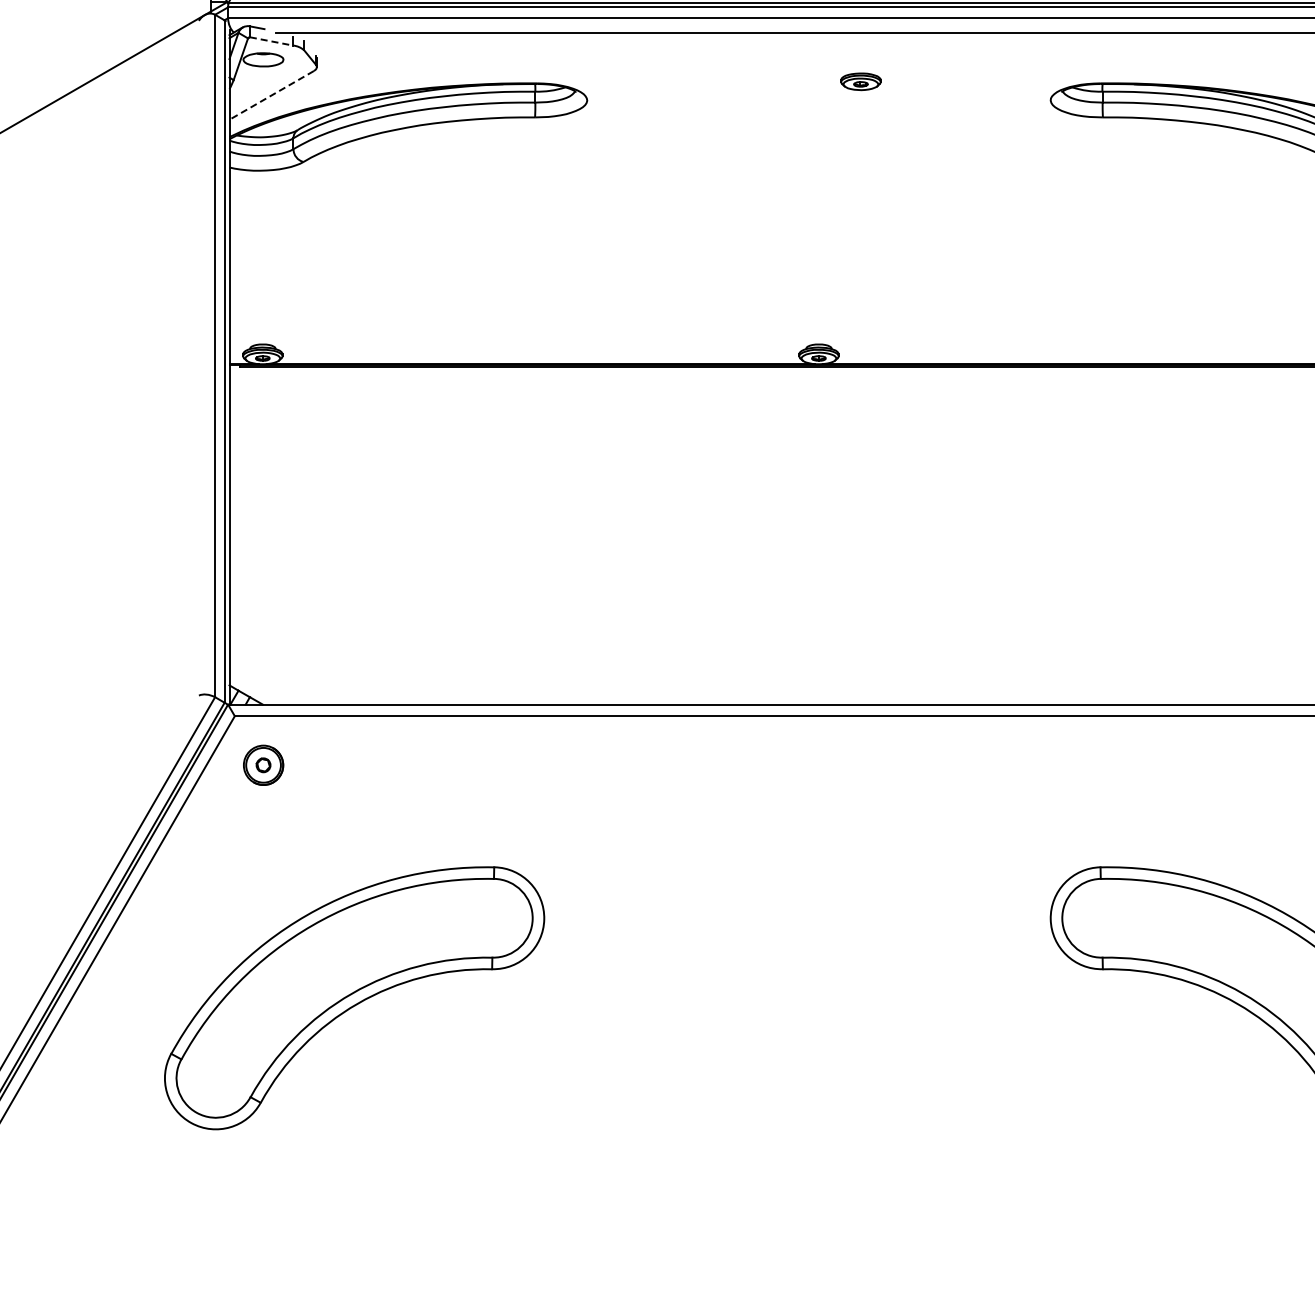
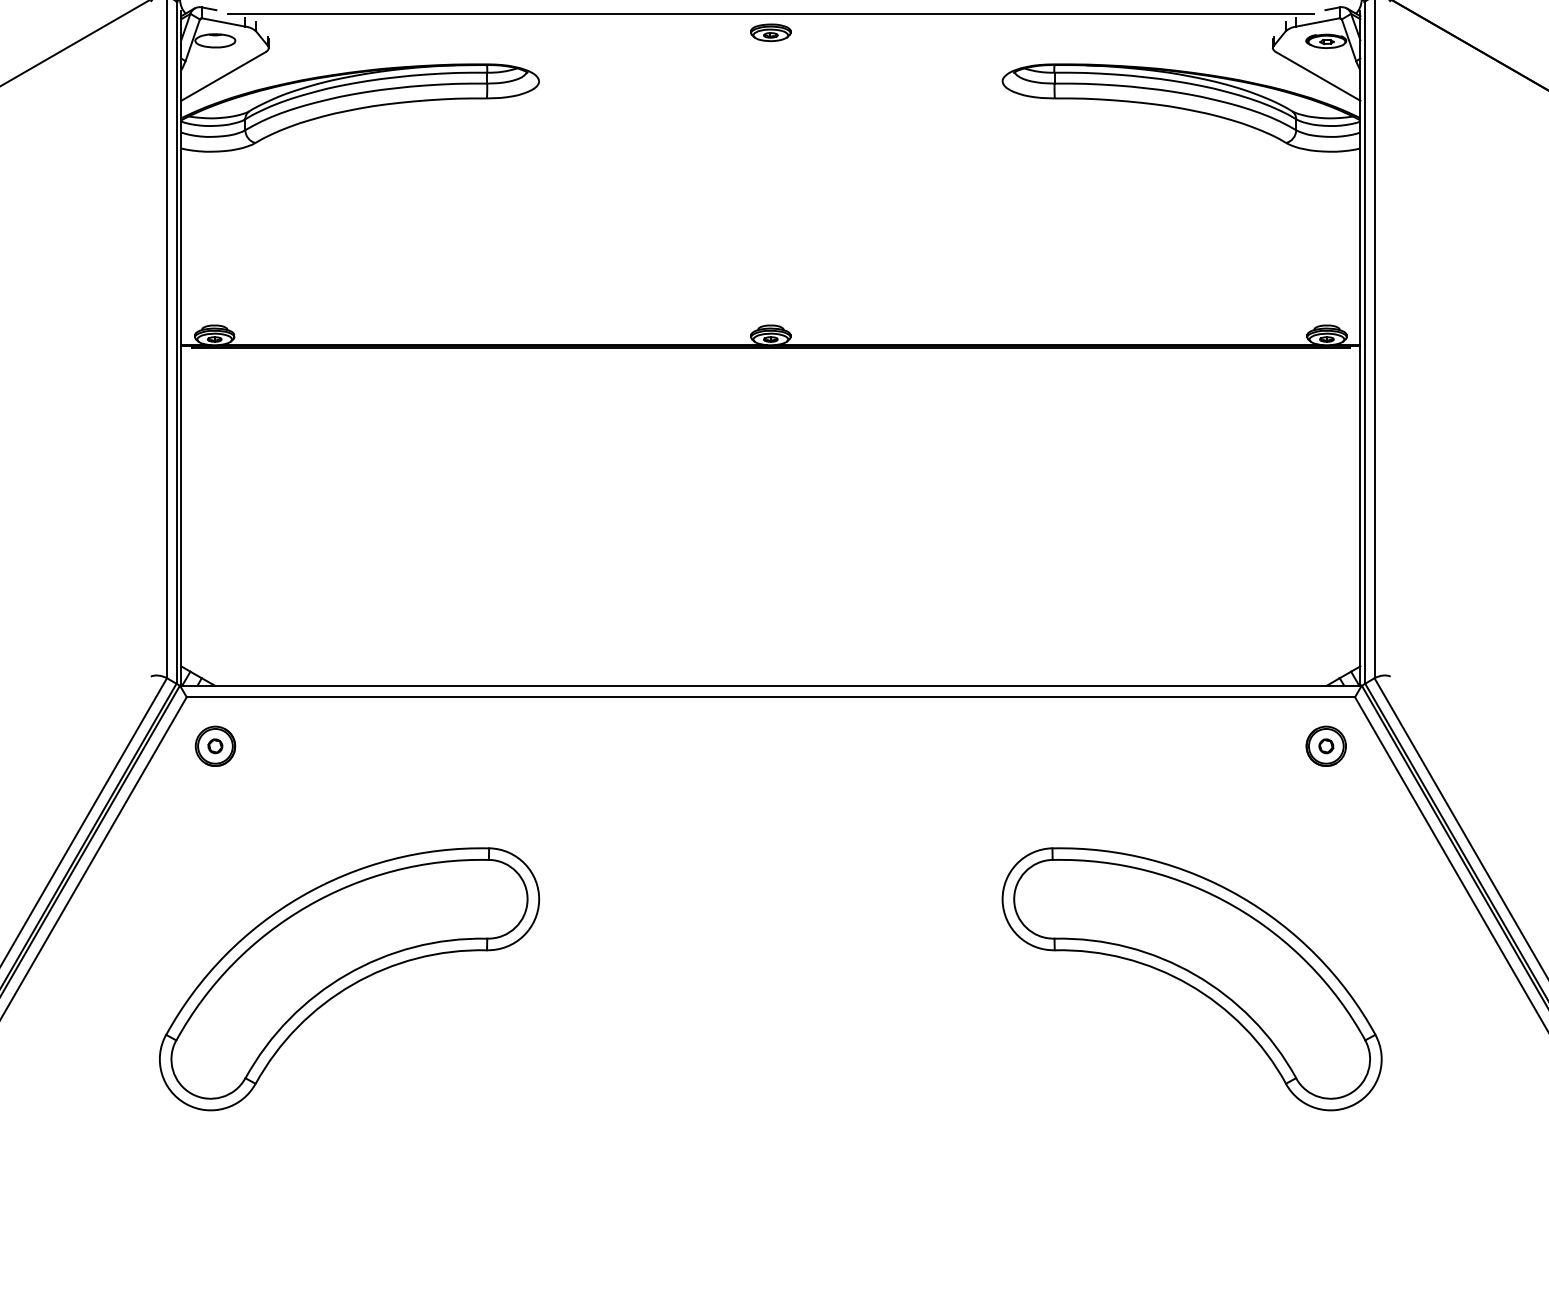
line: (271, 41) -> (223, 22), dashed -> solid
part: (860, 81) -> (770, 32), moved
line: (271, 95) -> (223, 76), dashed -> solid
part: (354, 998) -> (349, 979), moved

